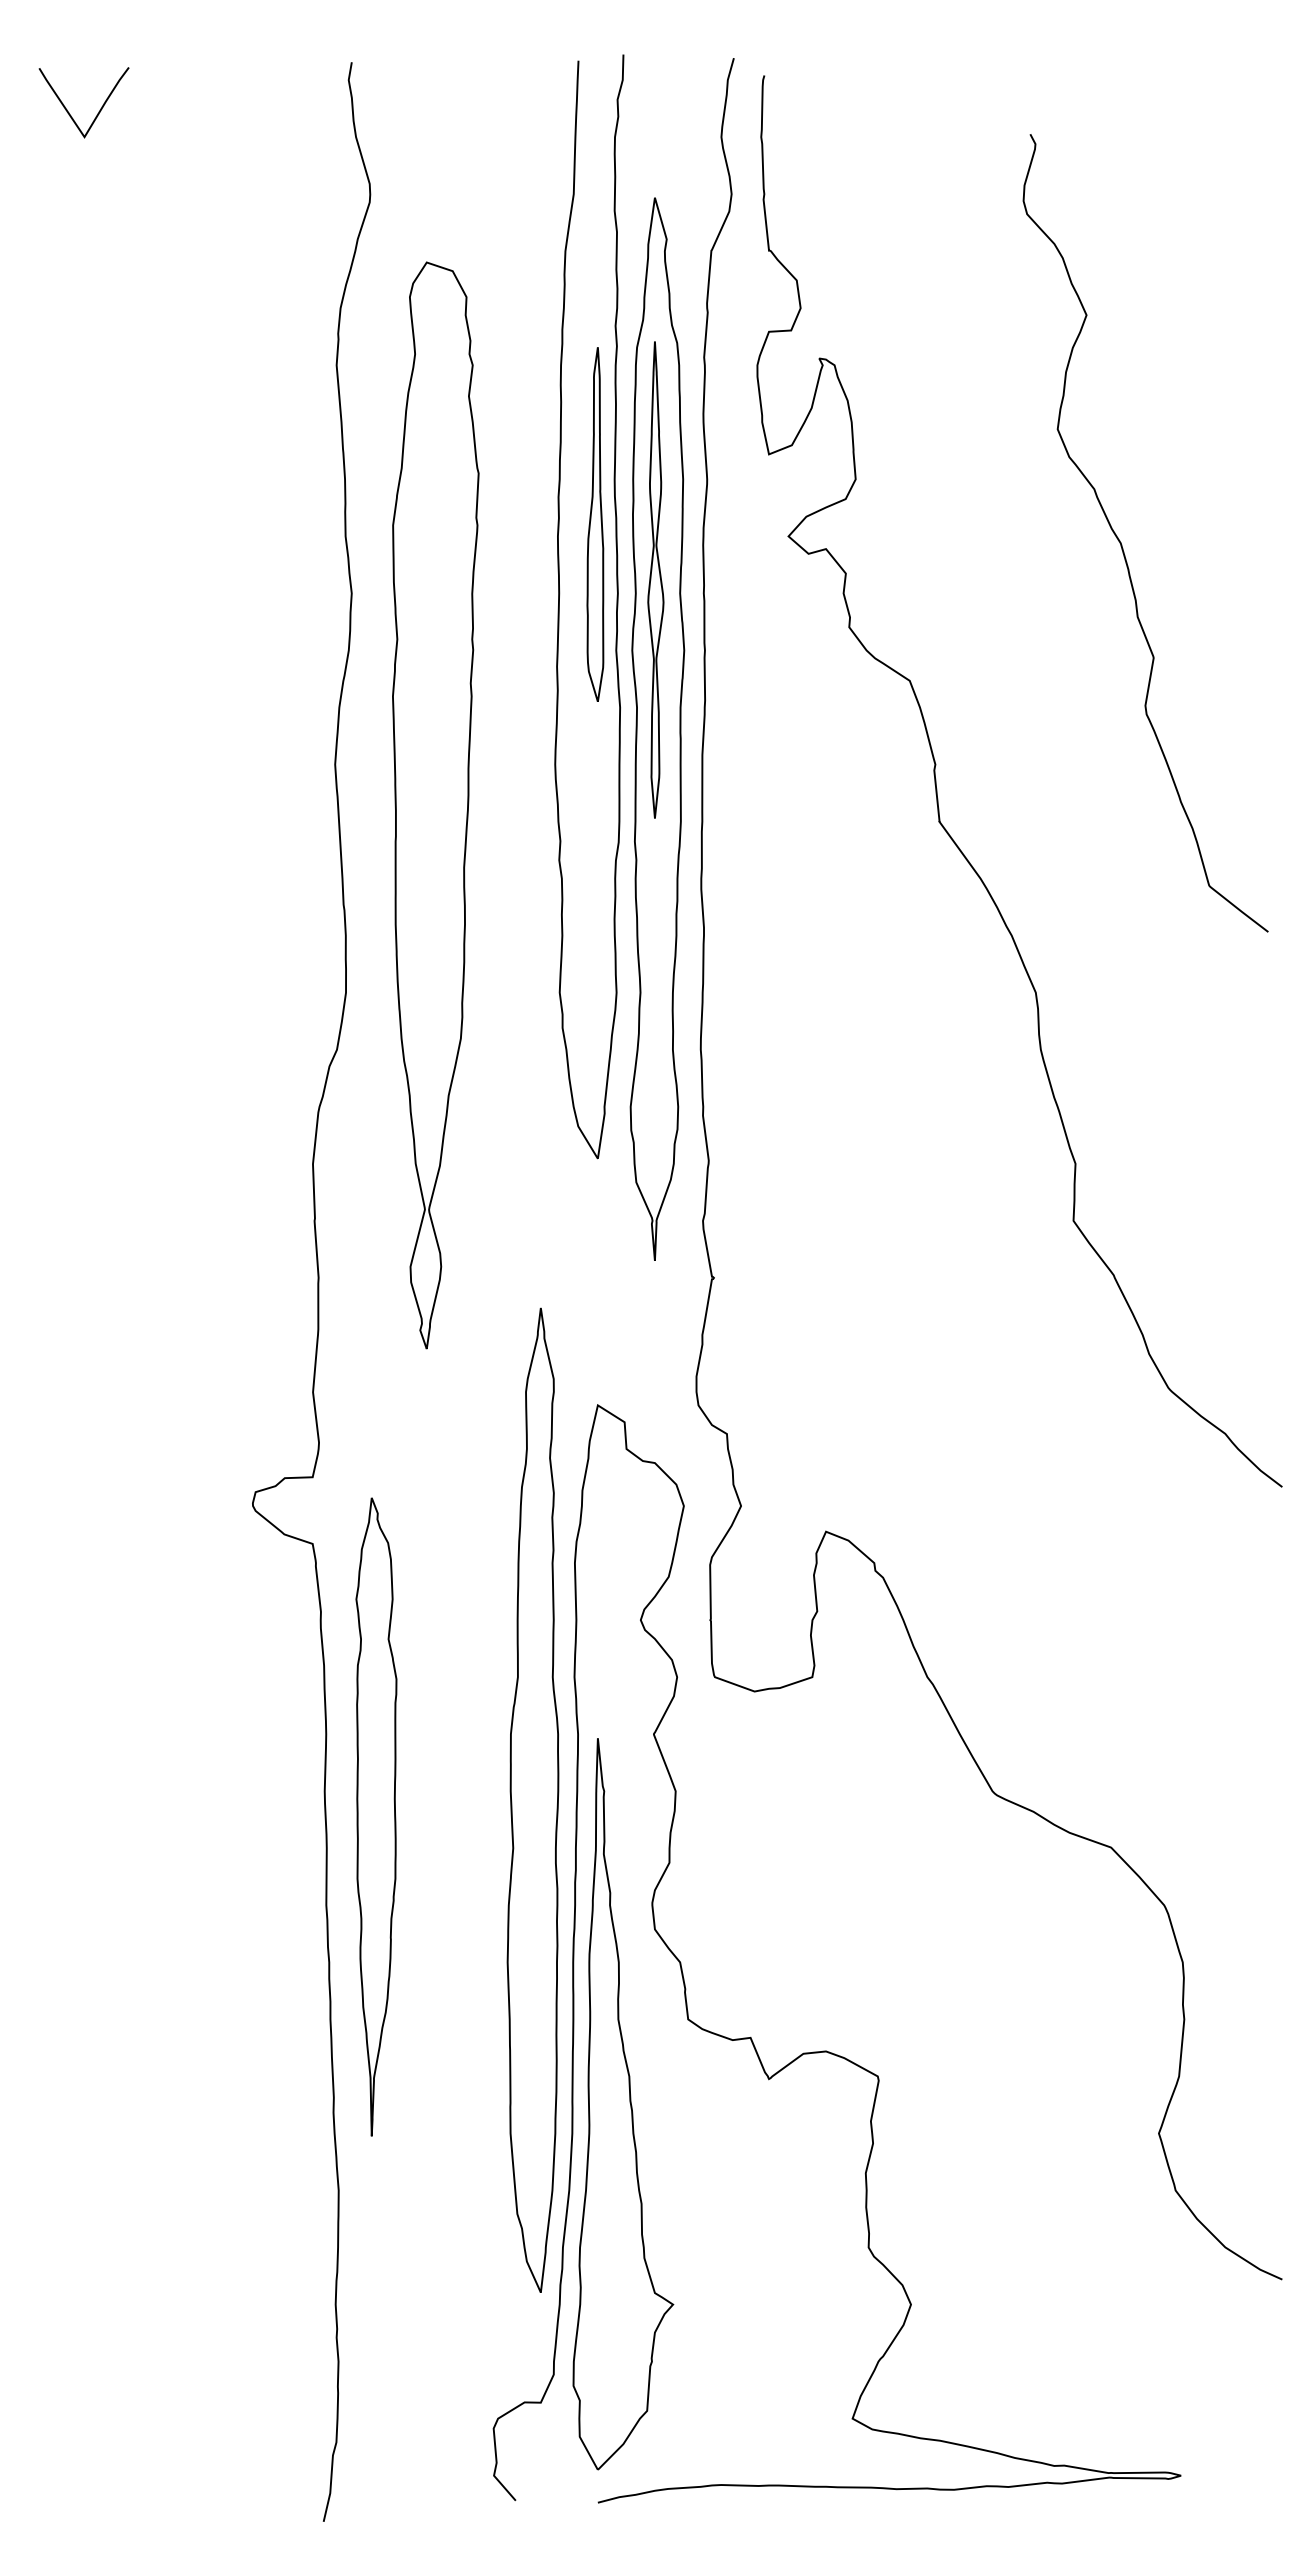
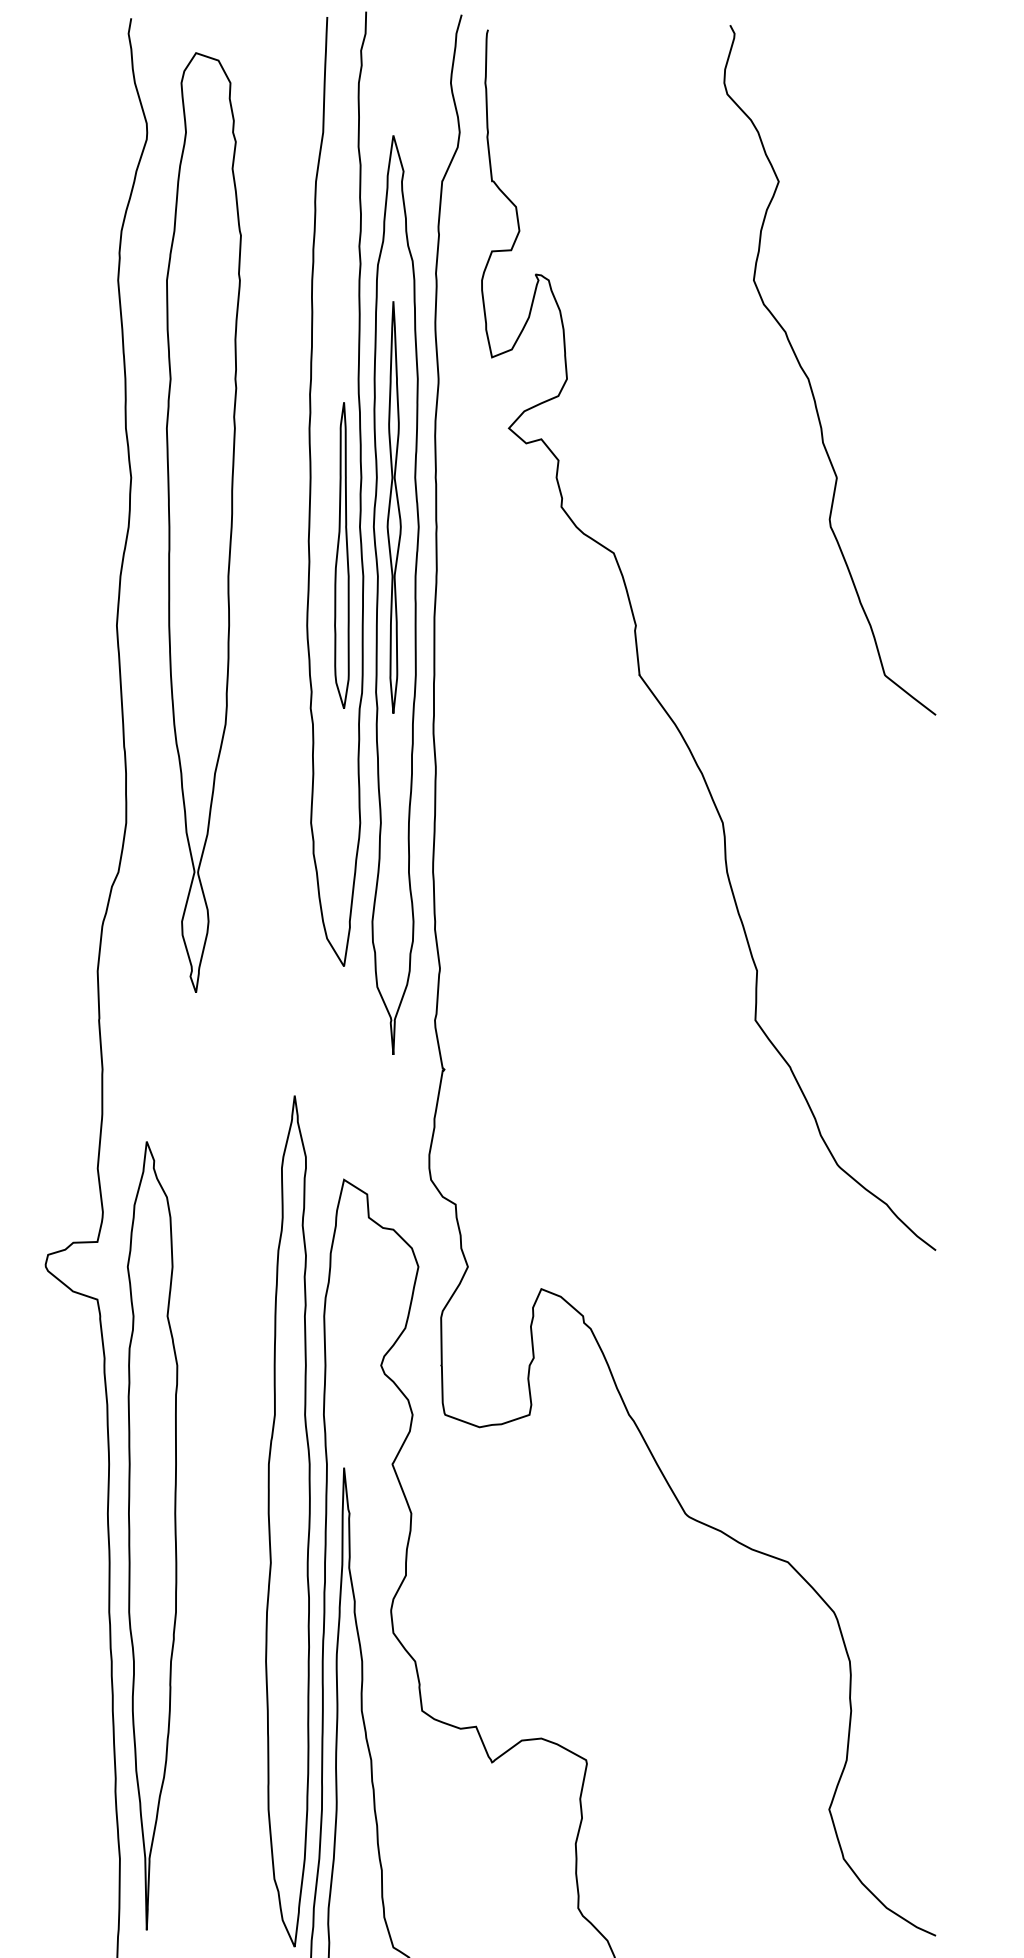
part: (595, 524) -> (342, 555), moved
curve: (1122, 544) -> (809, 379), moved
part: (655, 579) -> (393, 507), moved
part: (435, 805) -> (203, 522), moved
part: (376, 1816) -> (152, 1535), size x1.43

